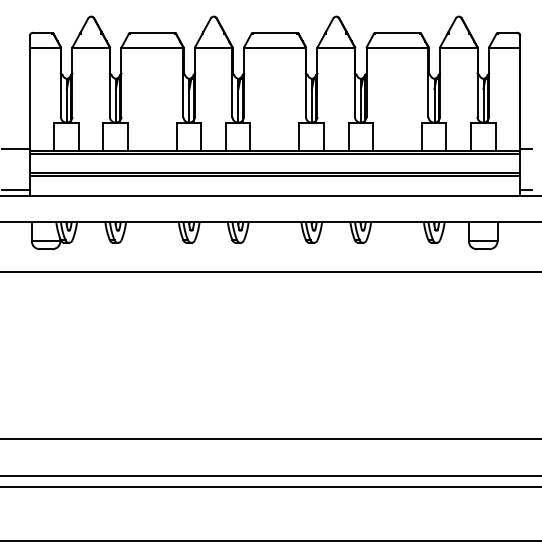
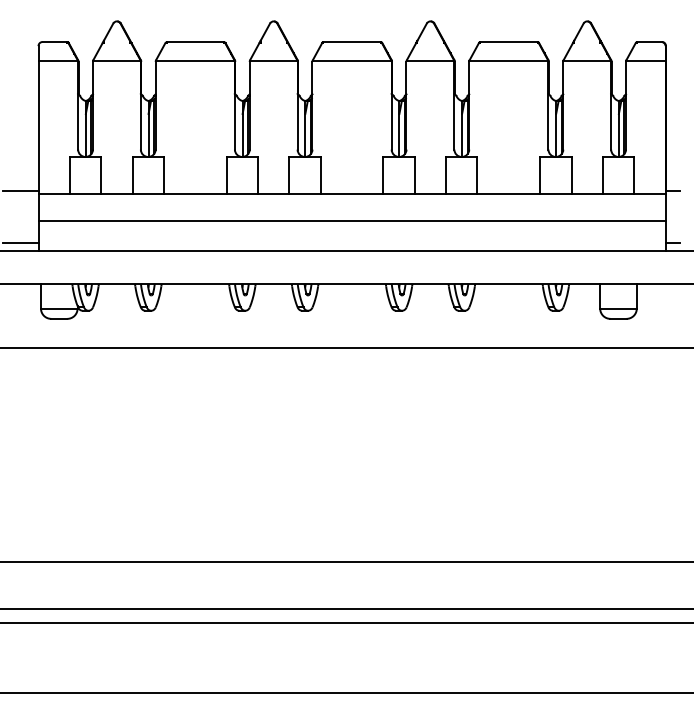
line: (274, 154) -> (351, 197), removed
line: (274, 175) -> (351, 224), removed

